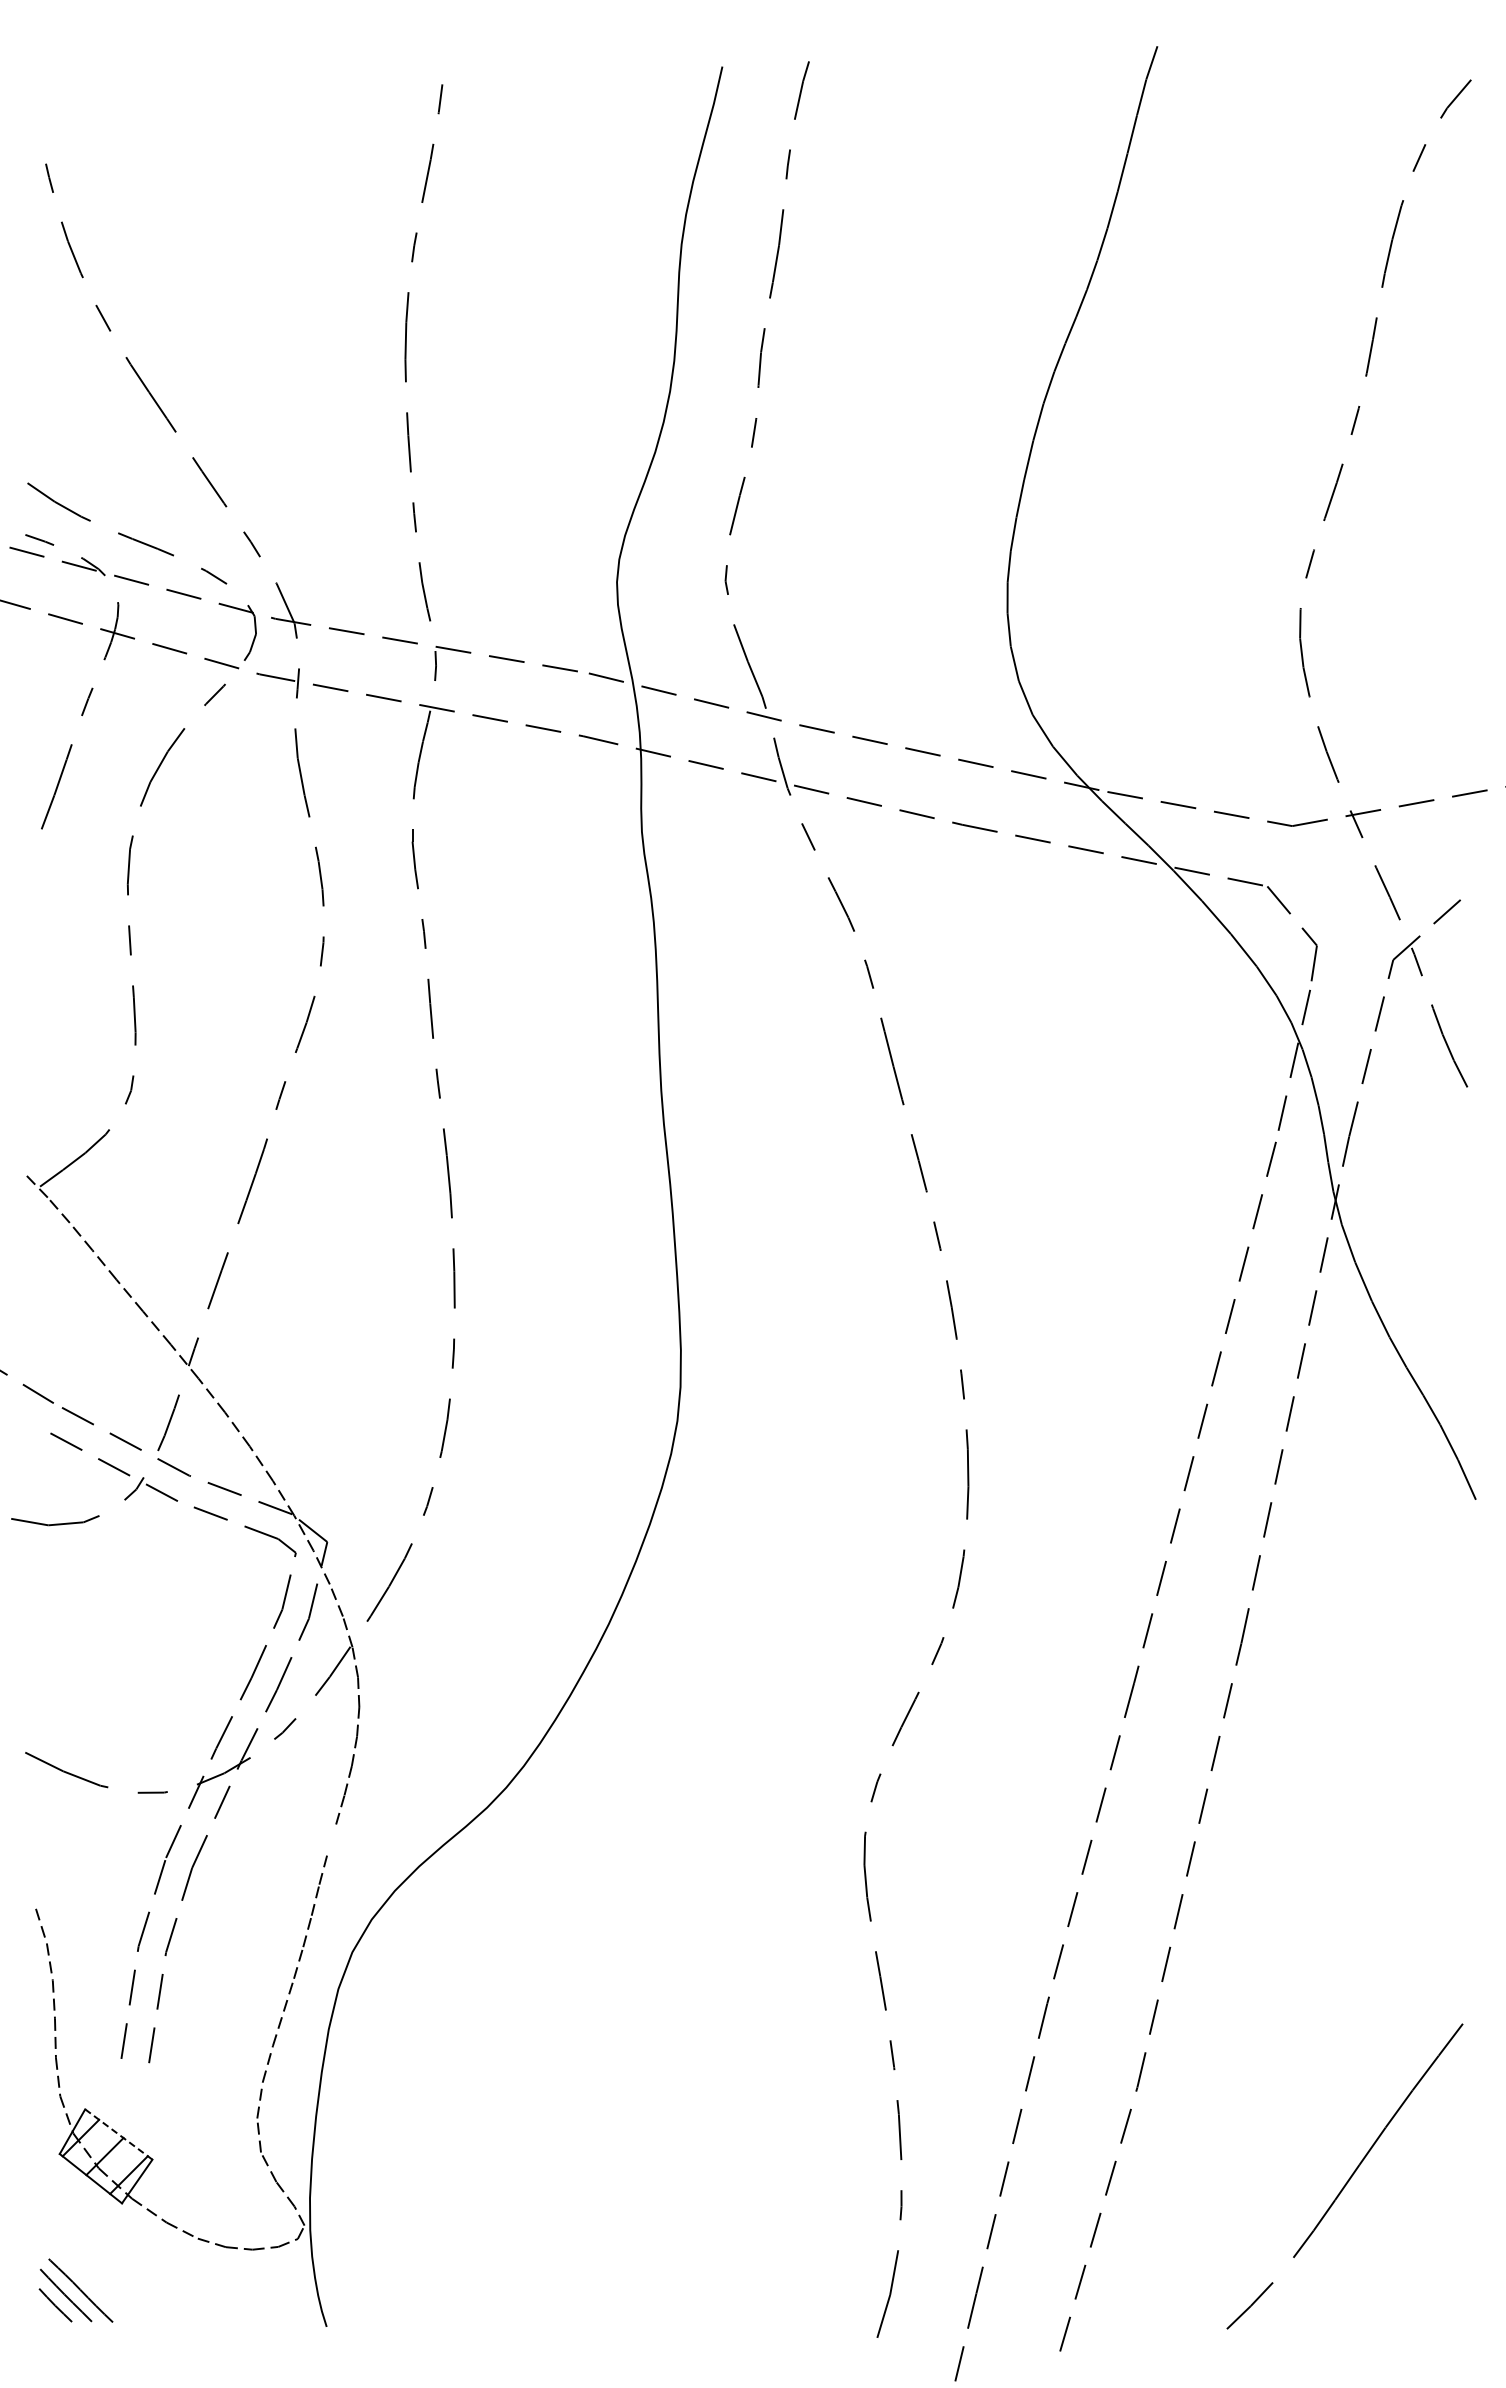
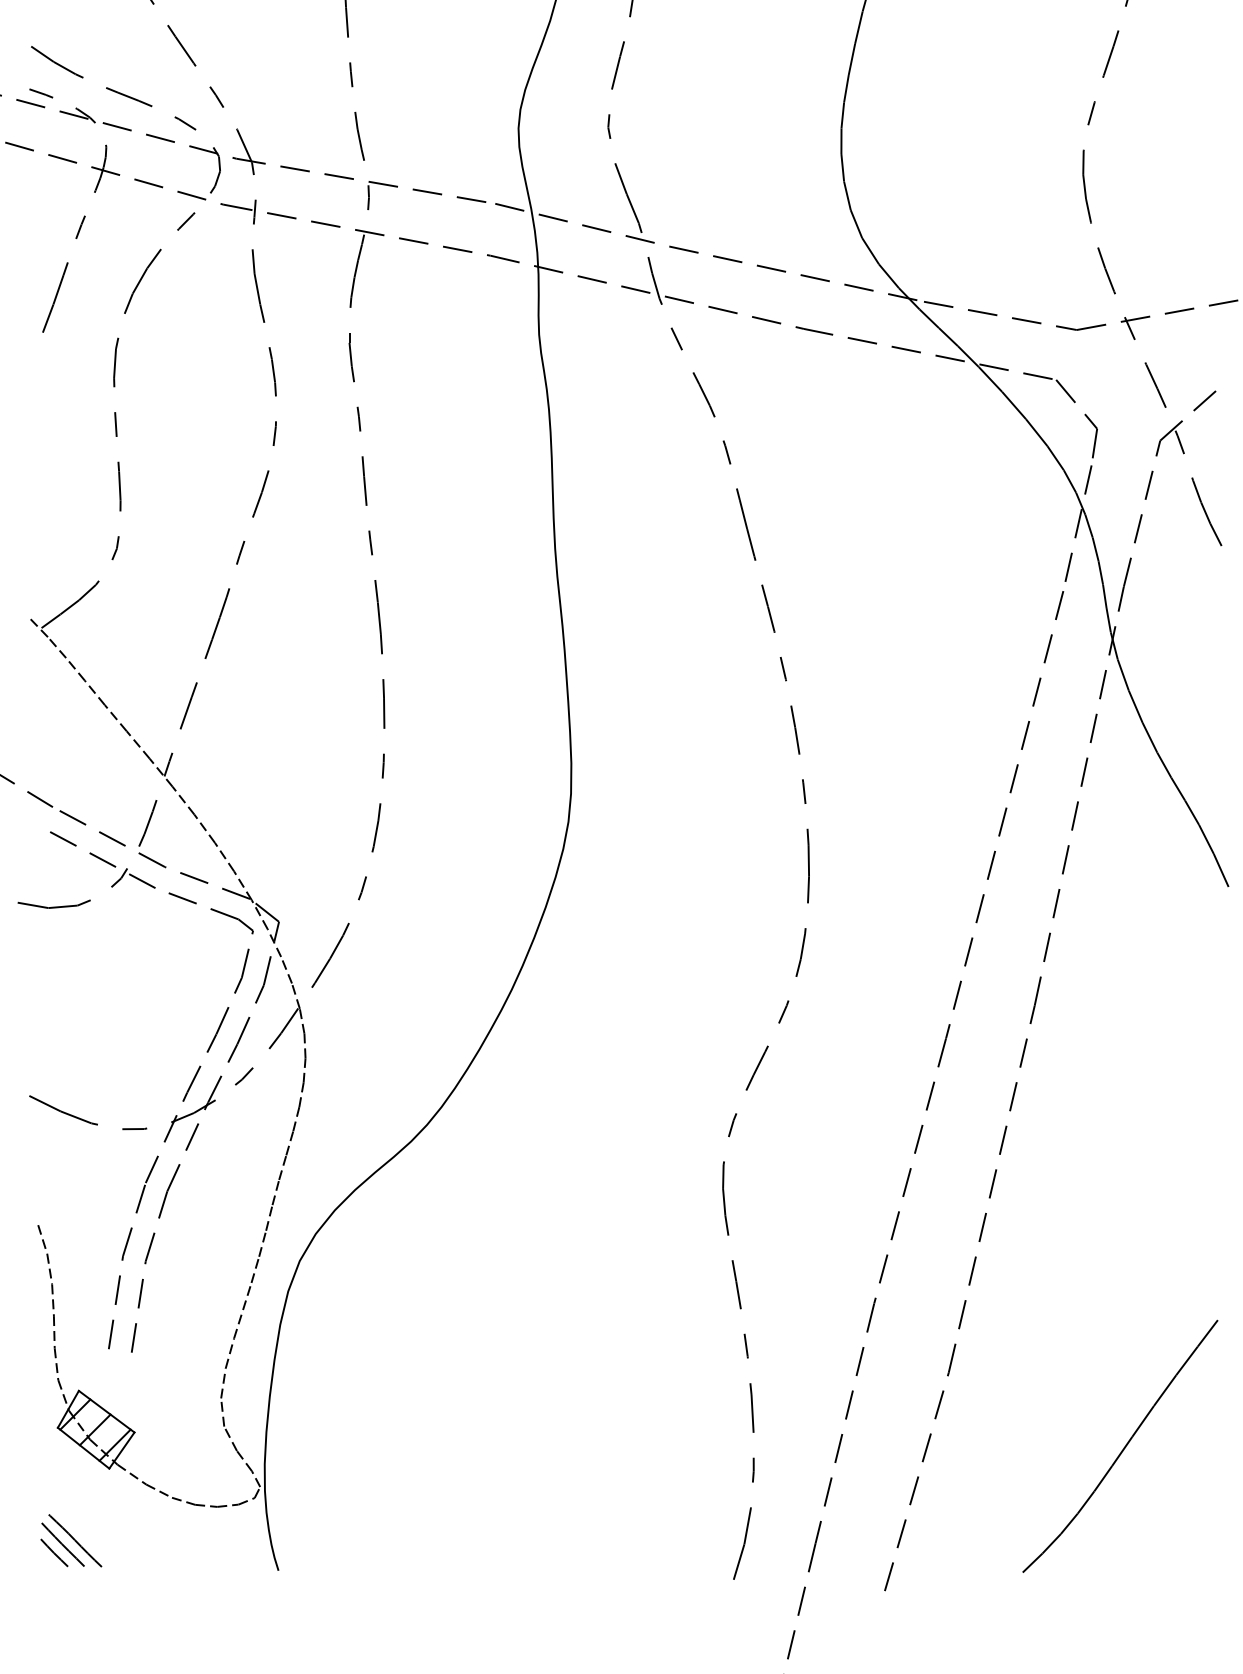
line: (331, 1839) -> (282, 1167), added
line: (119, 2134) -> (107, 1411), dashed -> solid
line: (1283, 2269) -> (1069, 1523), added

